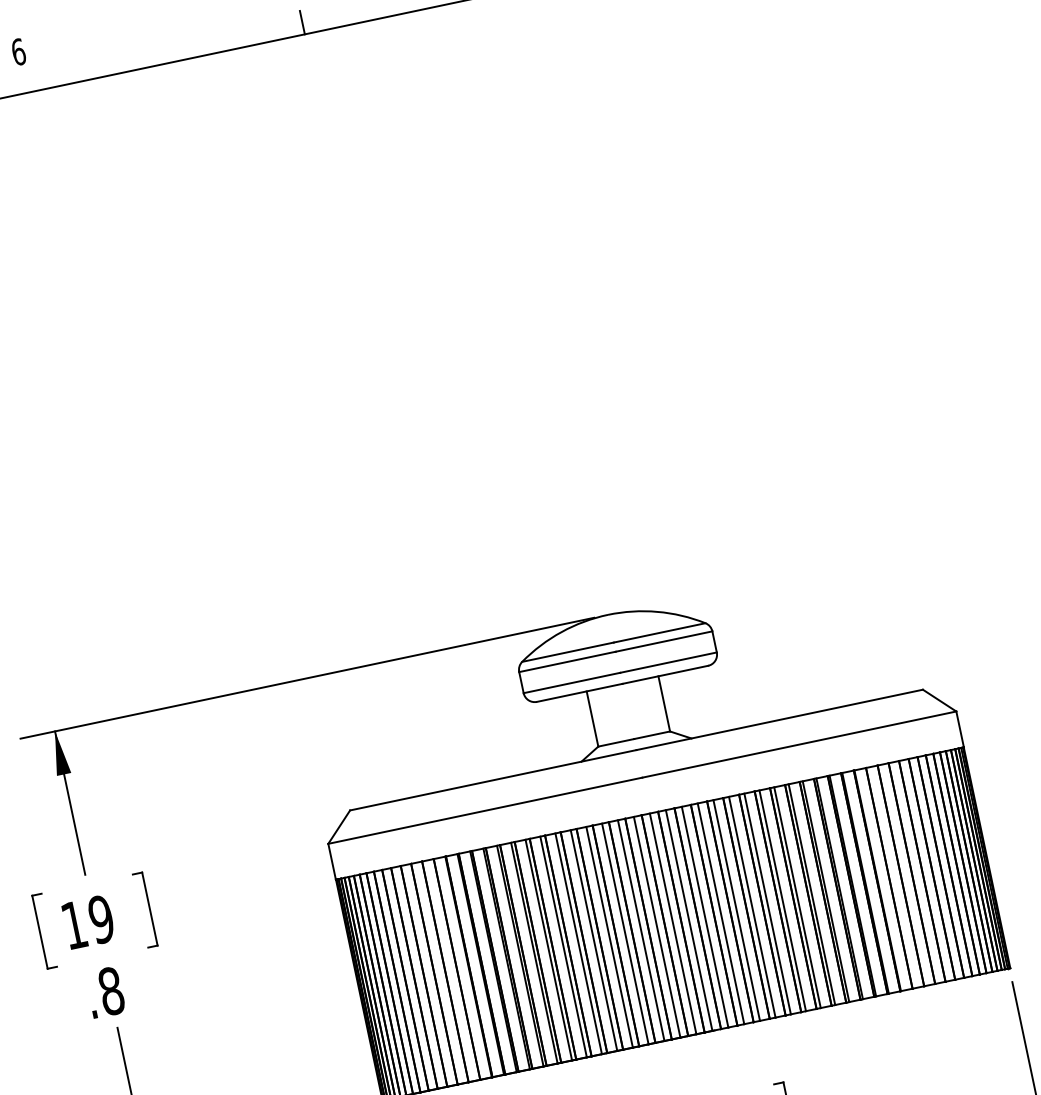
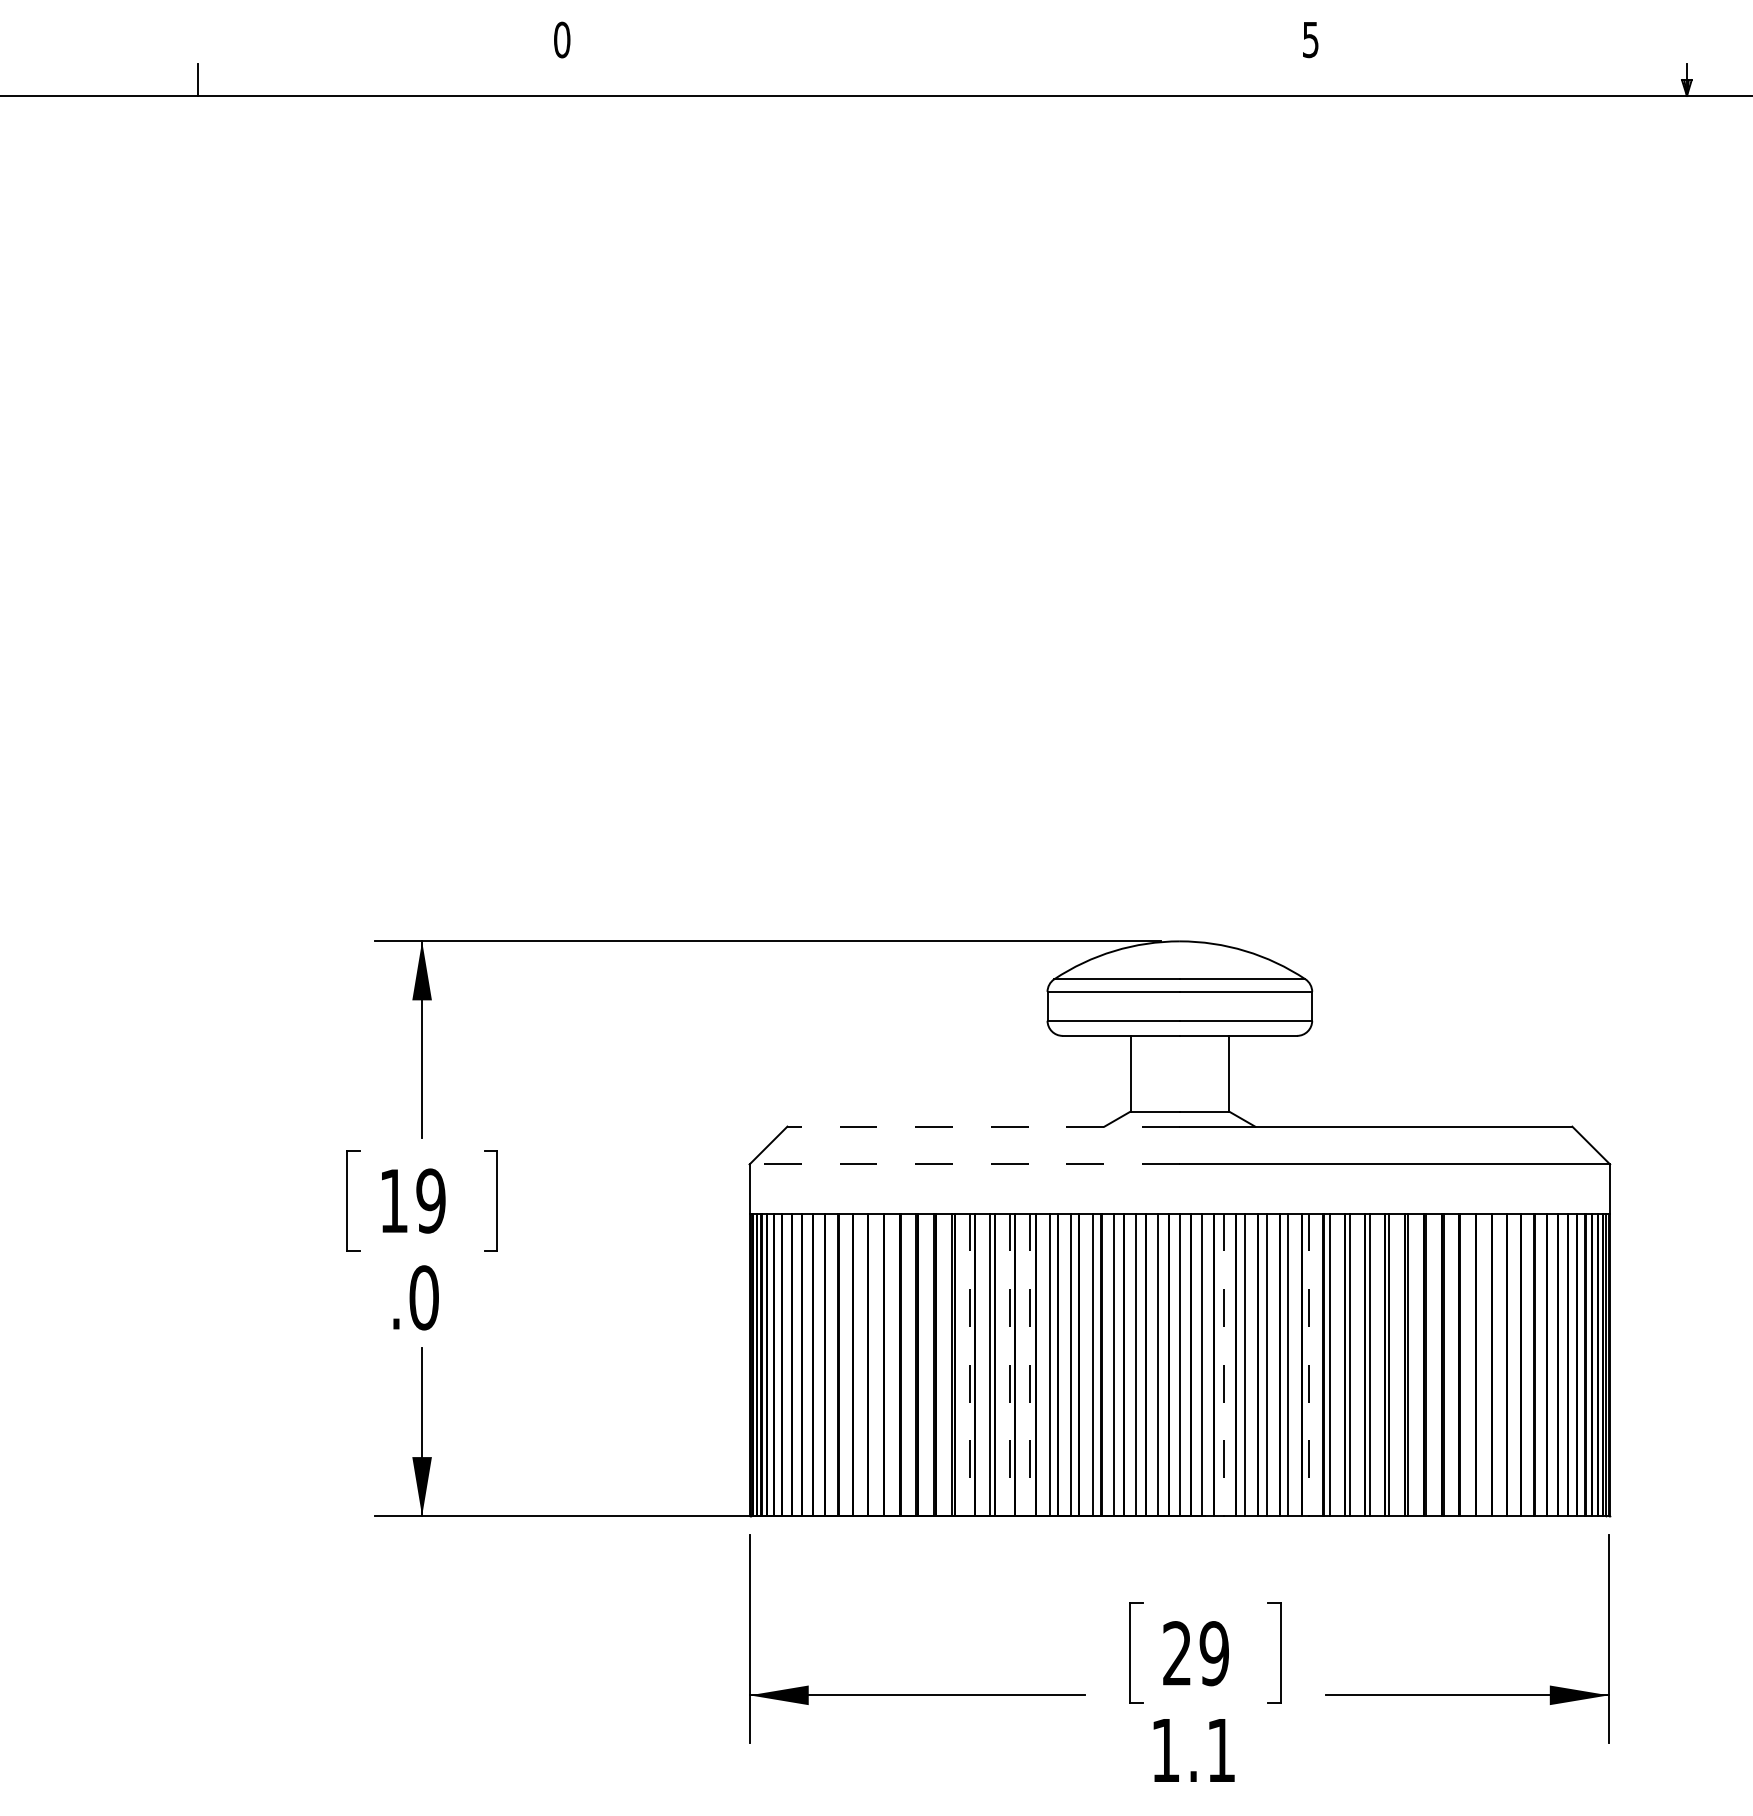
line: (302, 22) -> (942, 79), removed
text: (18, 51) -> (562, 39), 6 -> 0
line: (493, 780) -> (983, 1126), solid -> dashed
line: (485, 810) -> (964, 1164), solid -> dashed
line: (767, 904) -> (1309, 1365), solid -> dashed
line: (705, 917) -> (1223, 1365), solid -> dashed
line: (563, 947) -> (1029, 1365), solid -> dashed
line: (548, 950) -> (1009, 1365), solid -> dashed
line: (520, 956) -> (970, 1365), solid -> dashed
text: (110, 991) -> (423, 1297), .8 -> .0

